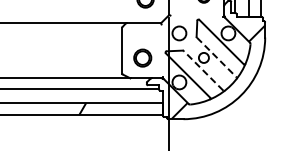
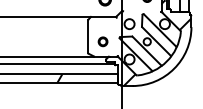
part: (142, 57) -> (102, 41), size x0.71
line: (217, 57) -> (157, 41), dashed -> solid
line: (203, 70) -> (146, 50), dashed -> solid

